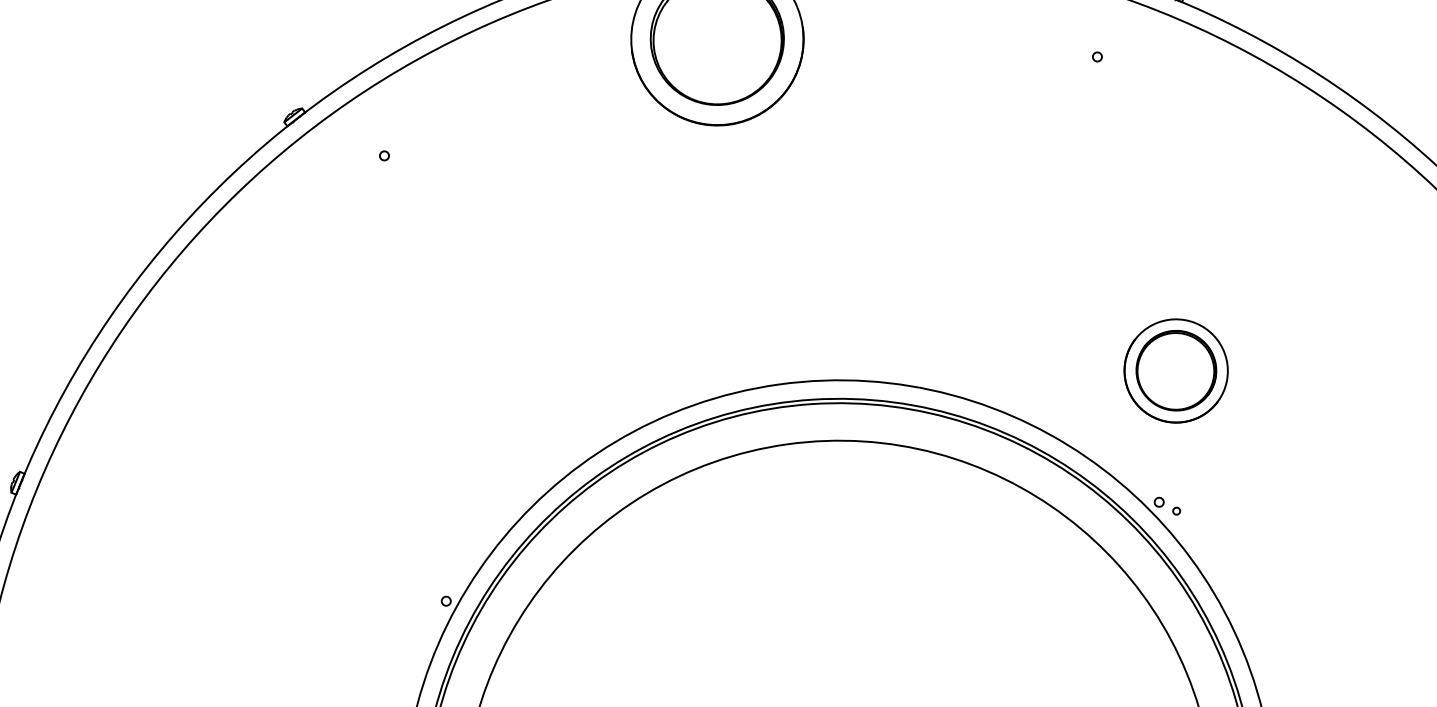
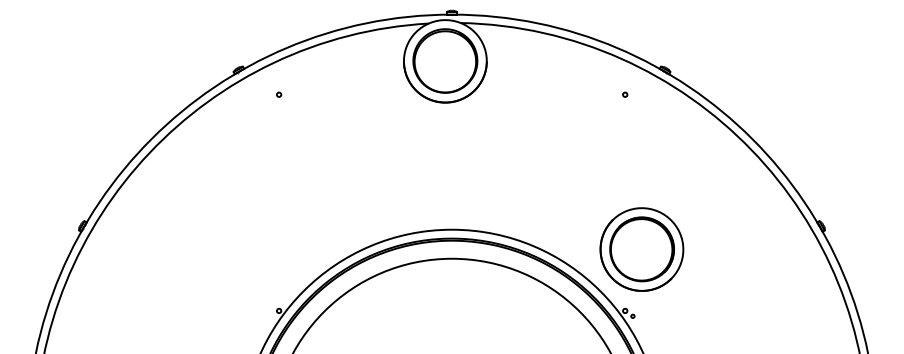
part: (1175, 371) -> (641, 249), size x1.67

